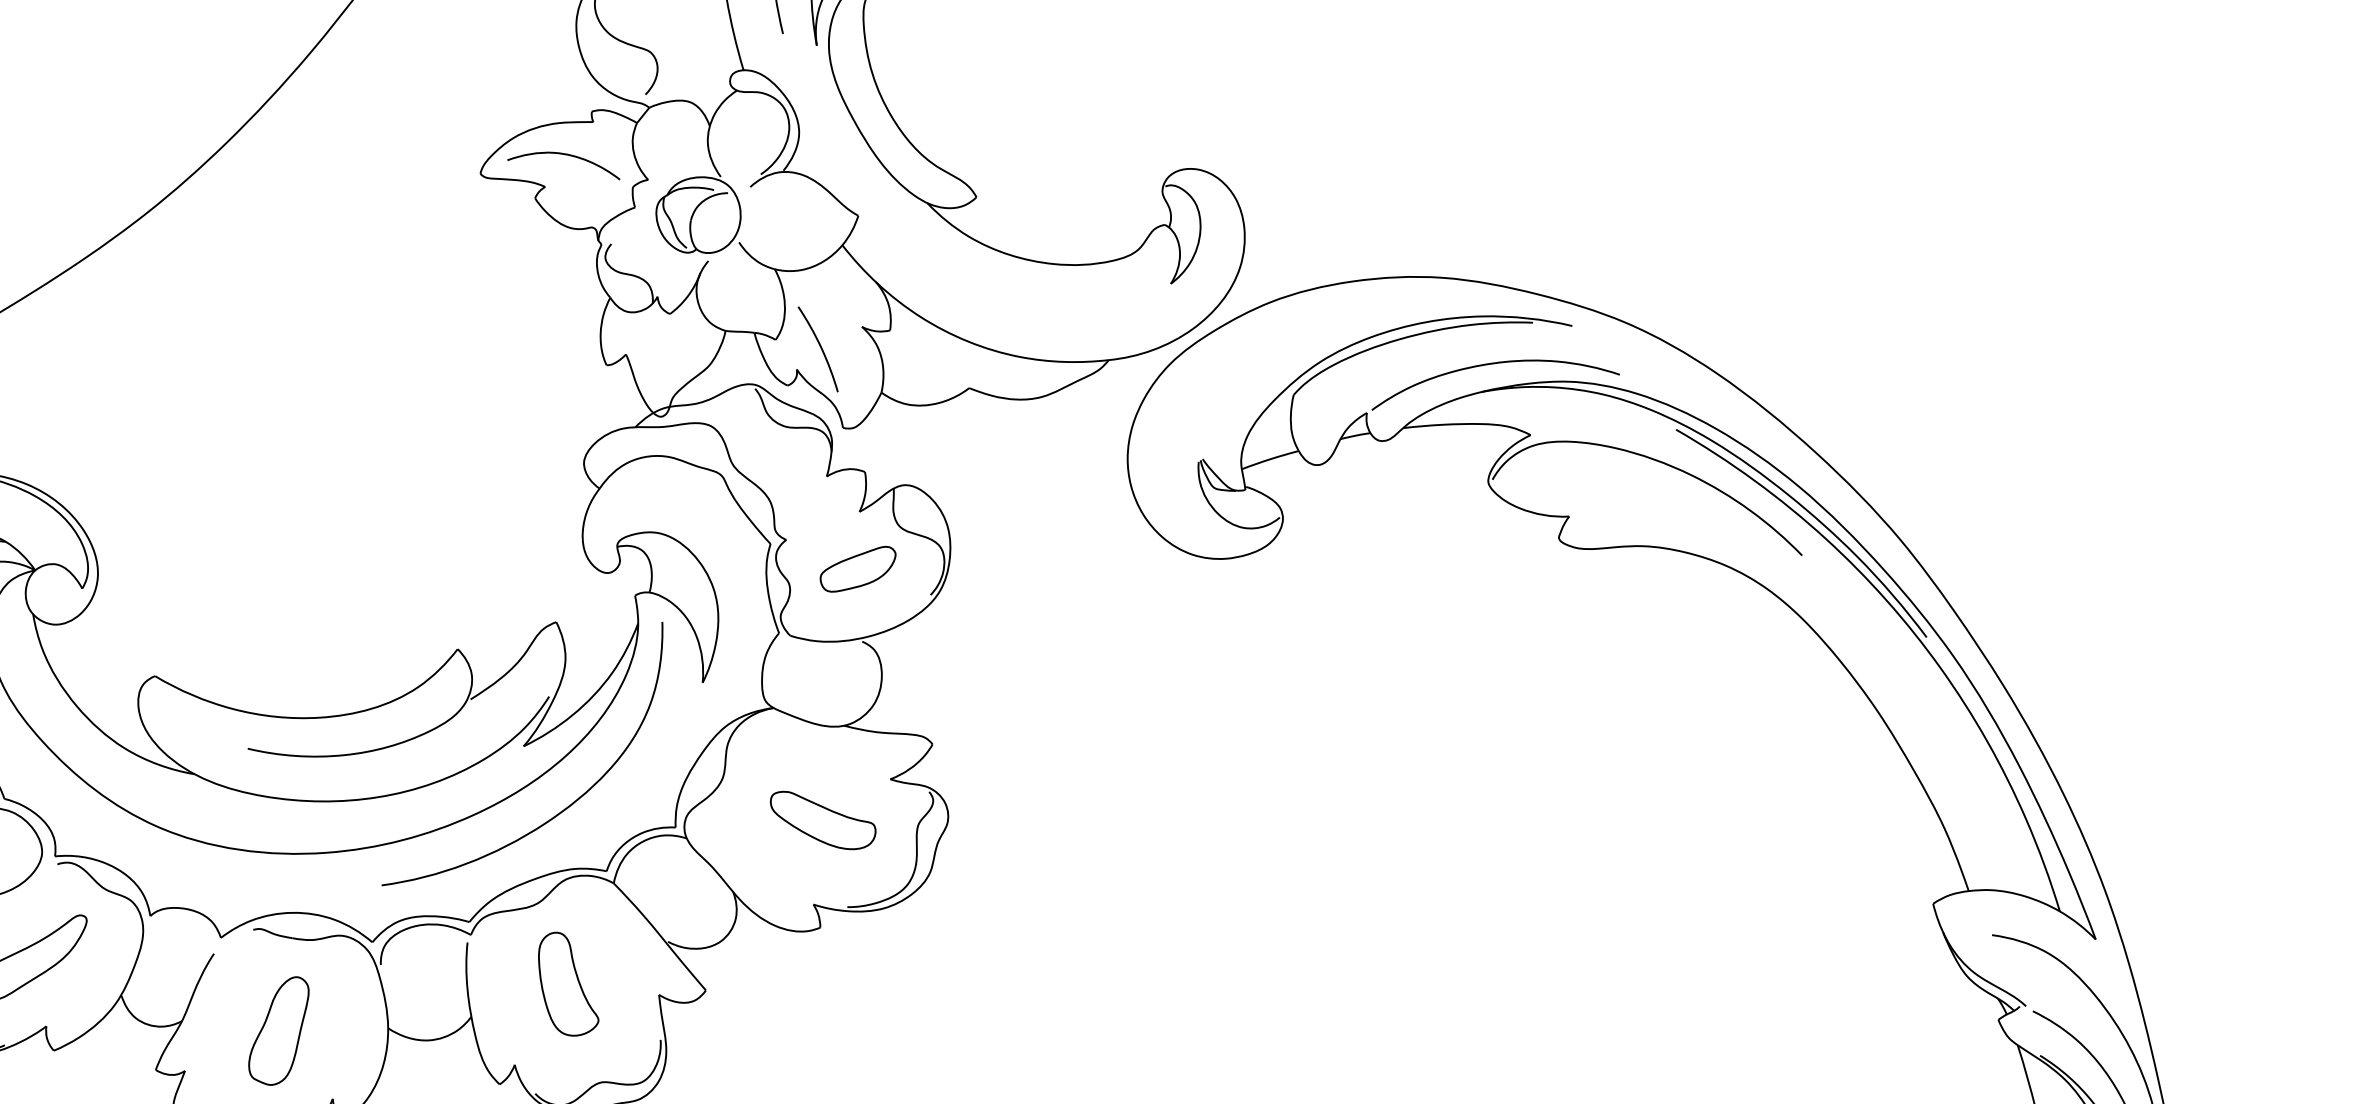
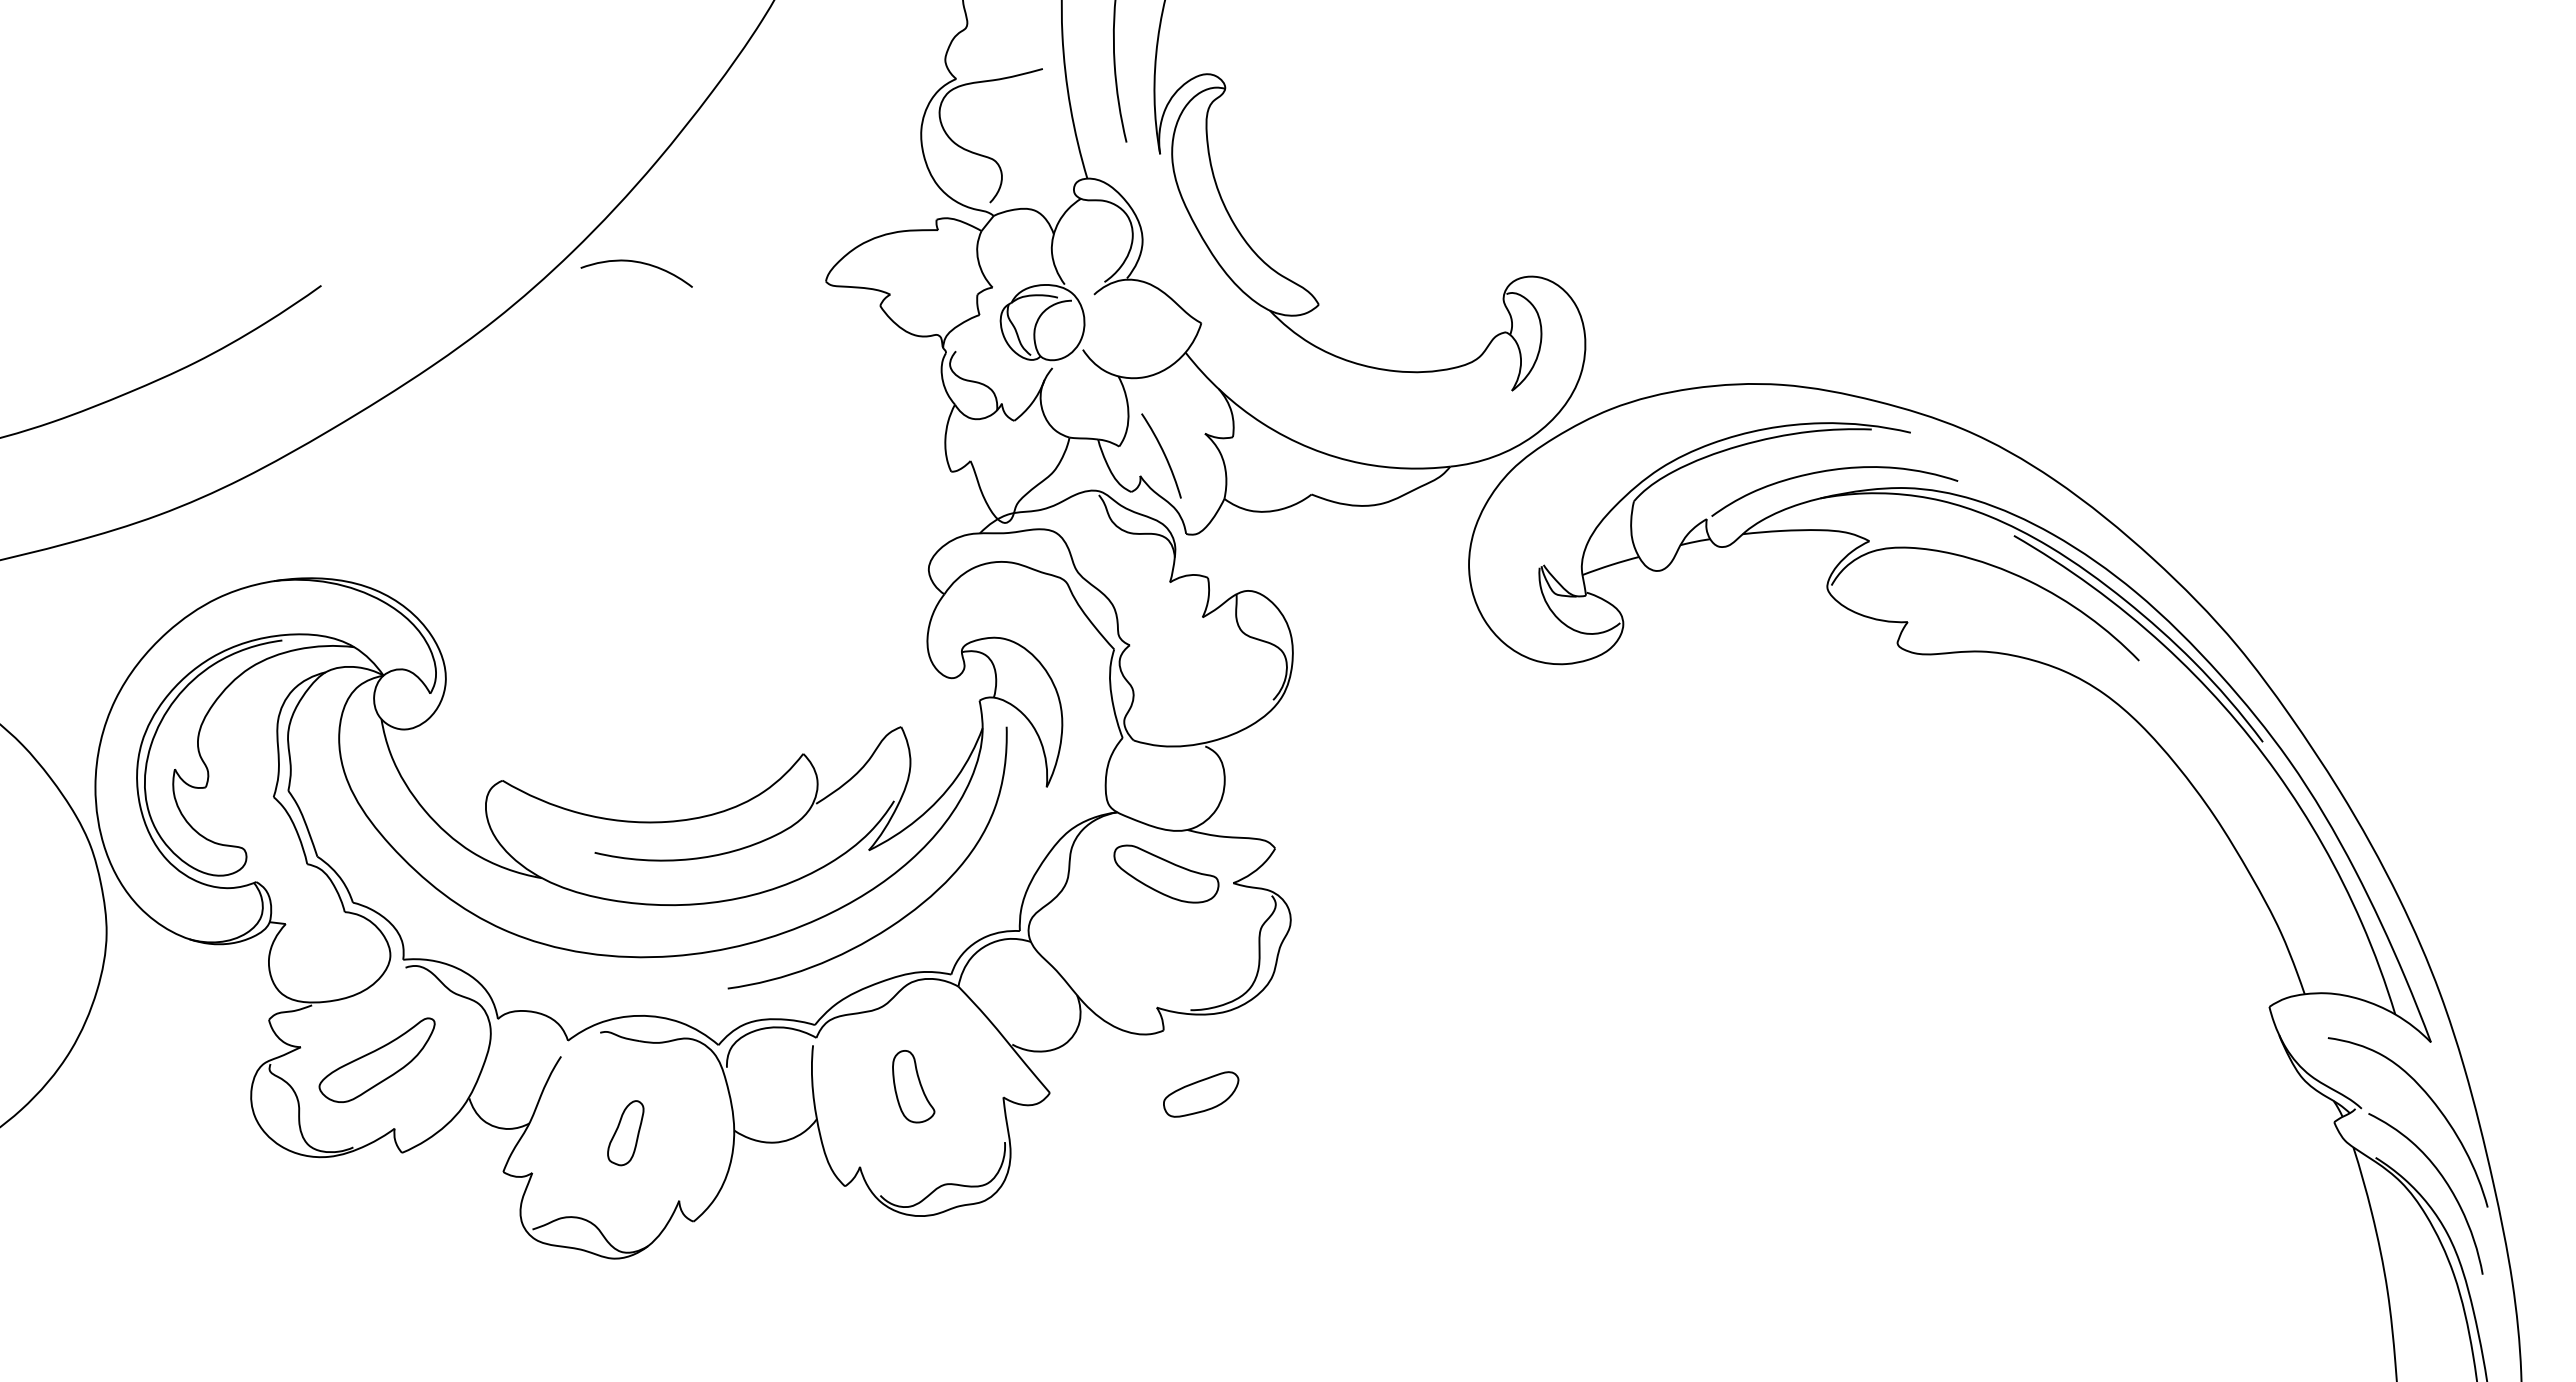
curve: (565, 155) -> (638, 263), moved
part: (858, 569) -> (1201, 1094), moved
part: (823, 819) -> (1166, 873), moved
part: (568, 983) -> (913, 1086), size x0.7
part: (278, 1030) -> (625, 1132), size x0.6

